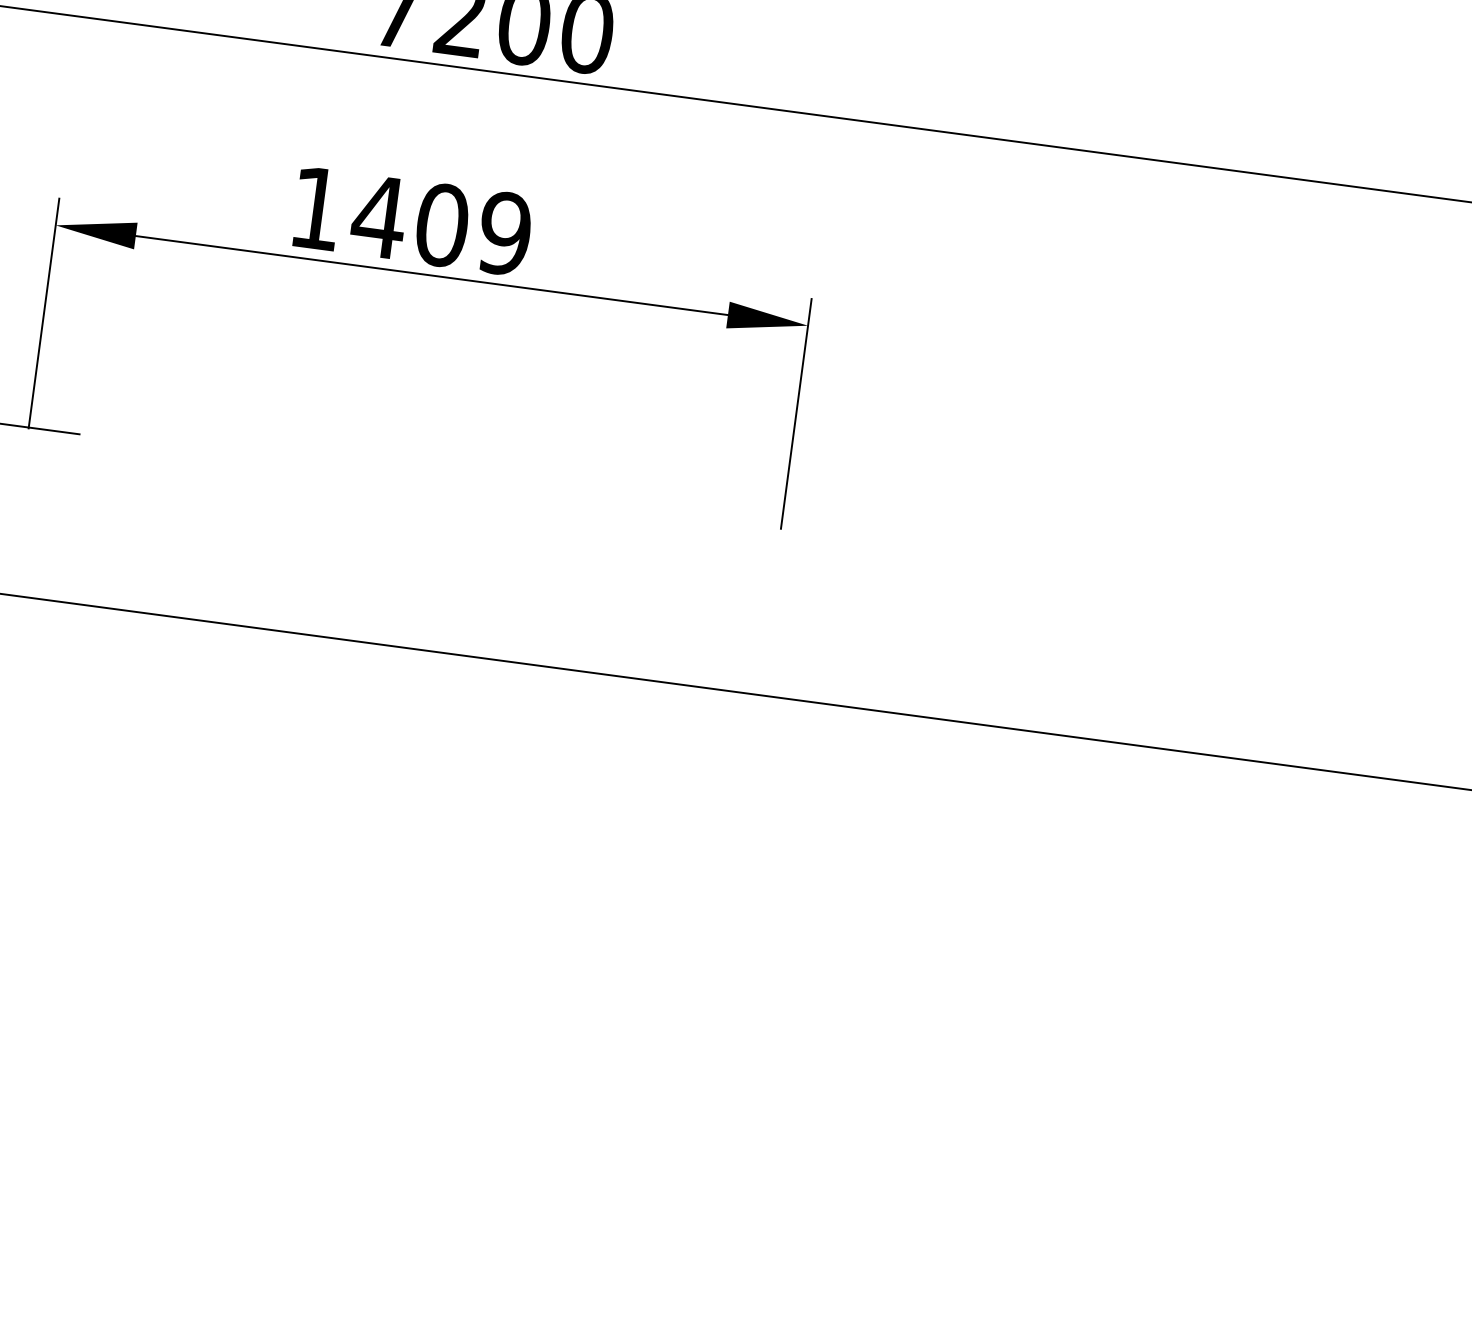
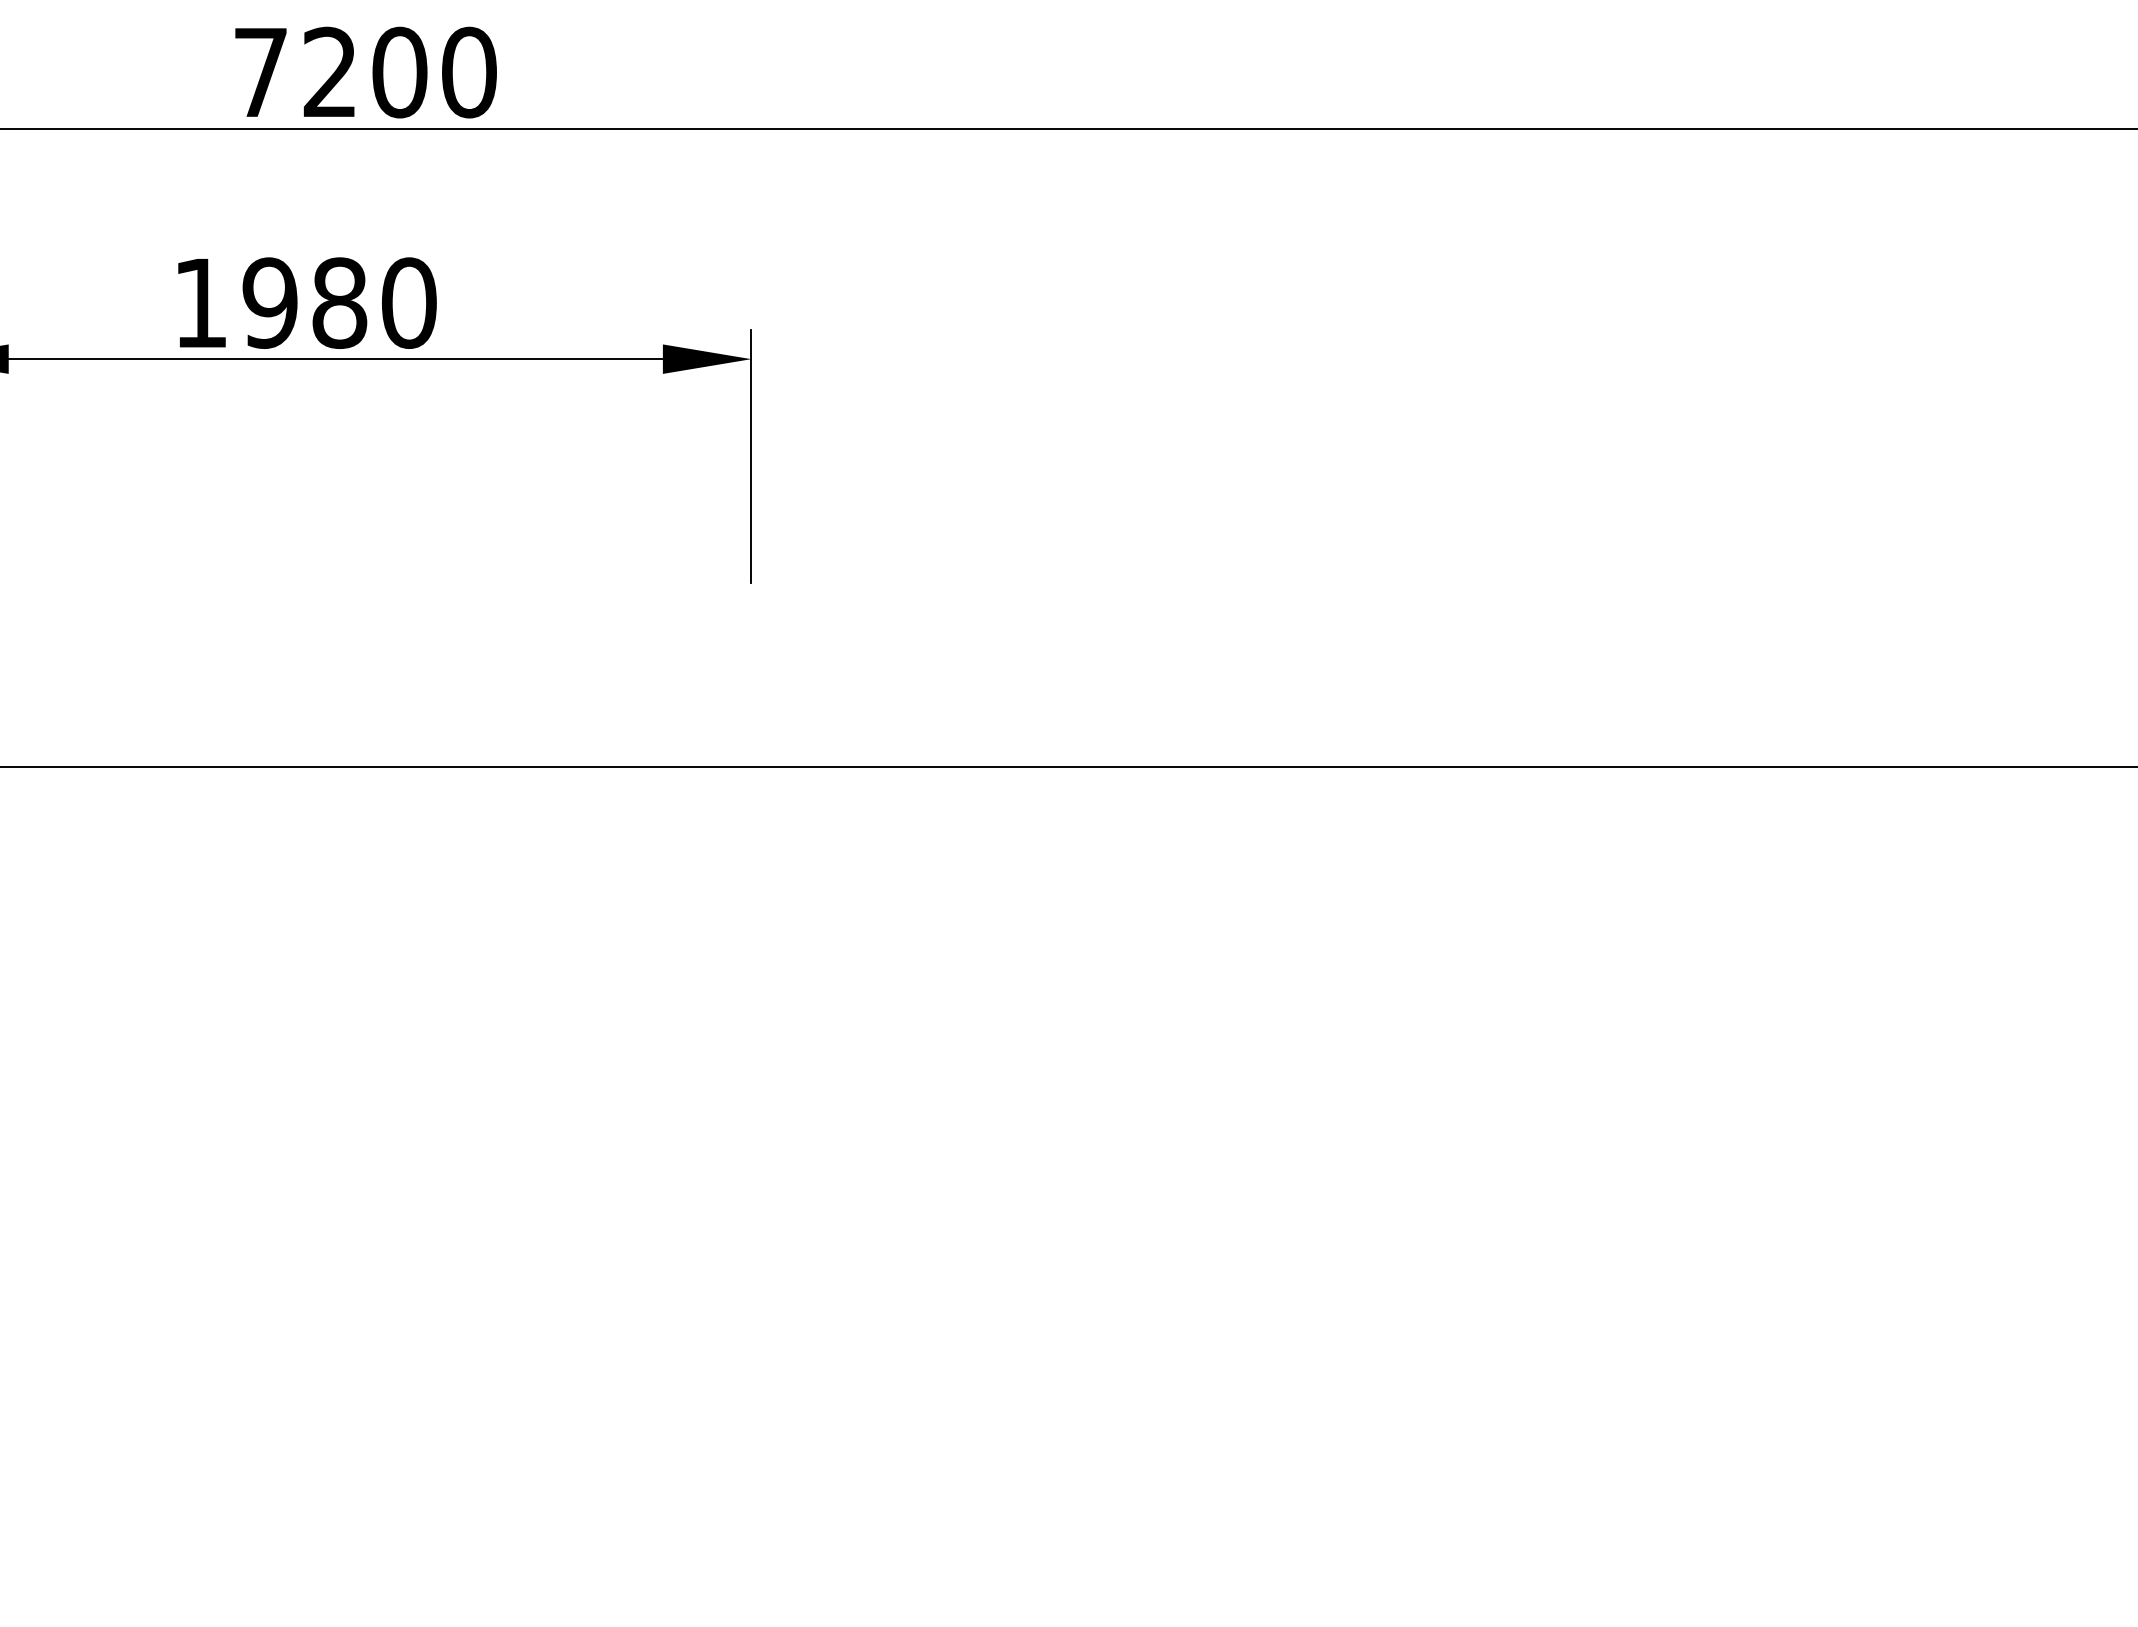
text: (441, 224) -> (338, 302), 1409 -> 1980

